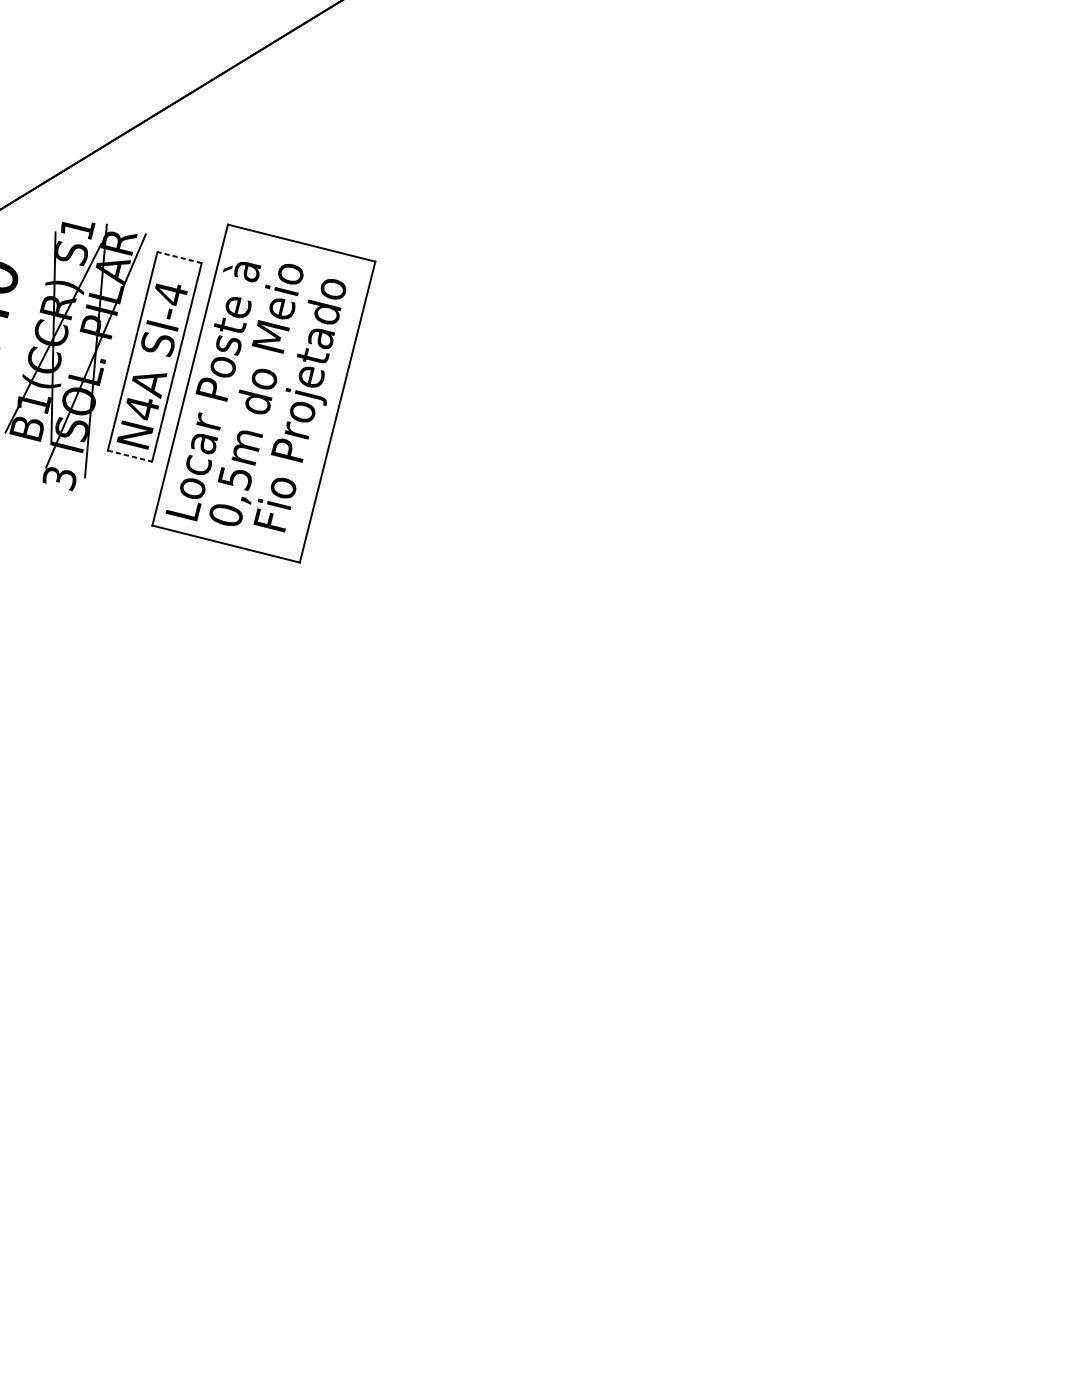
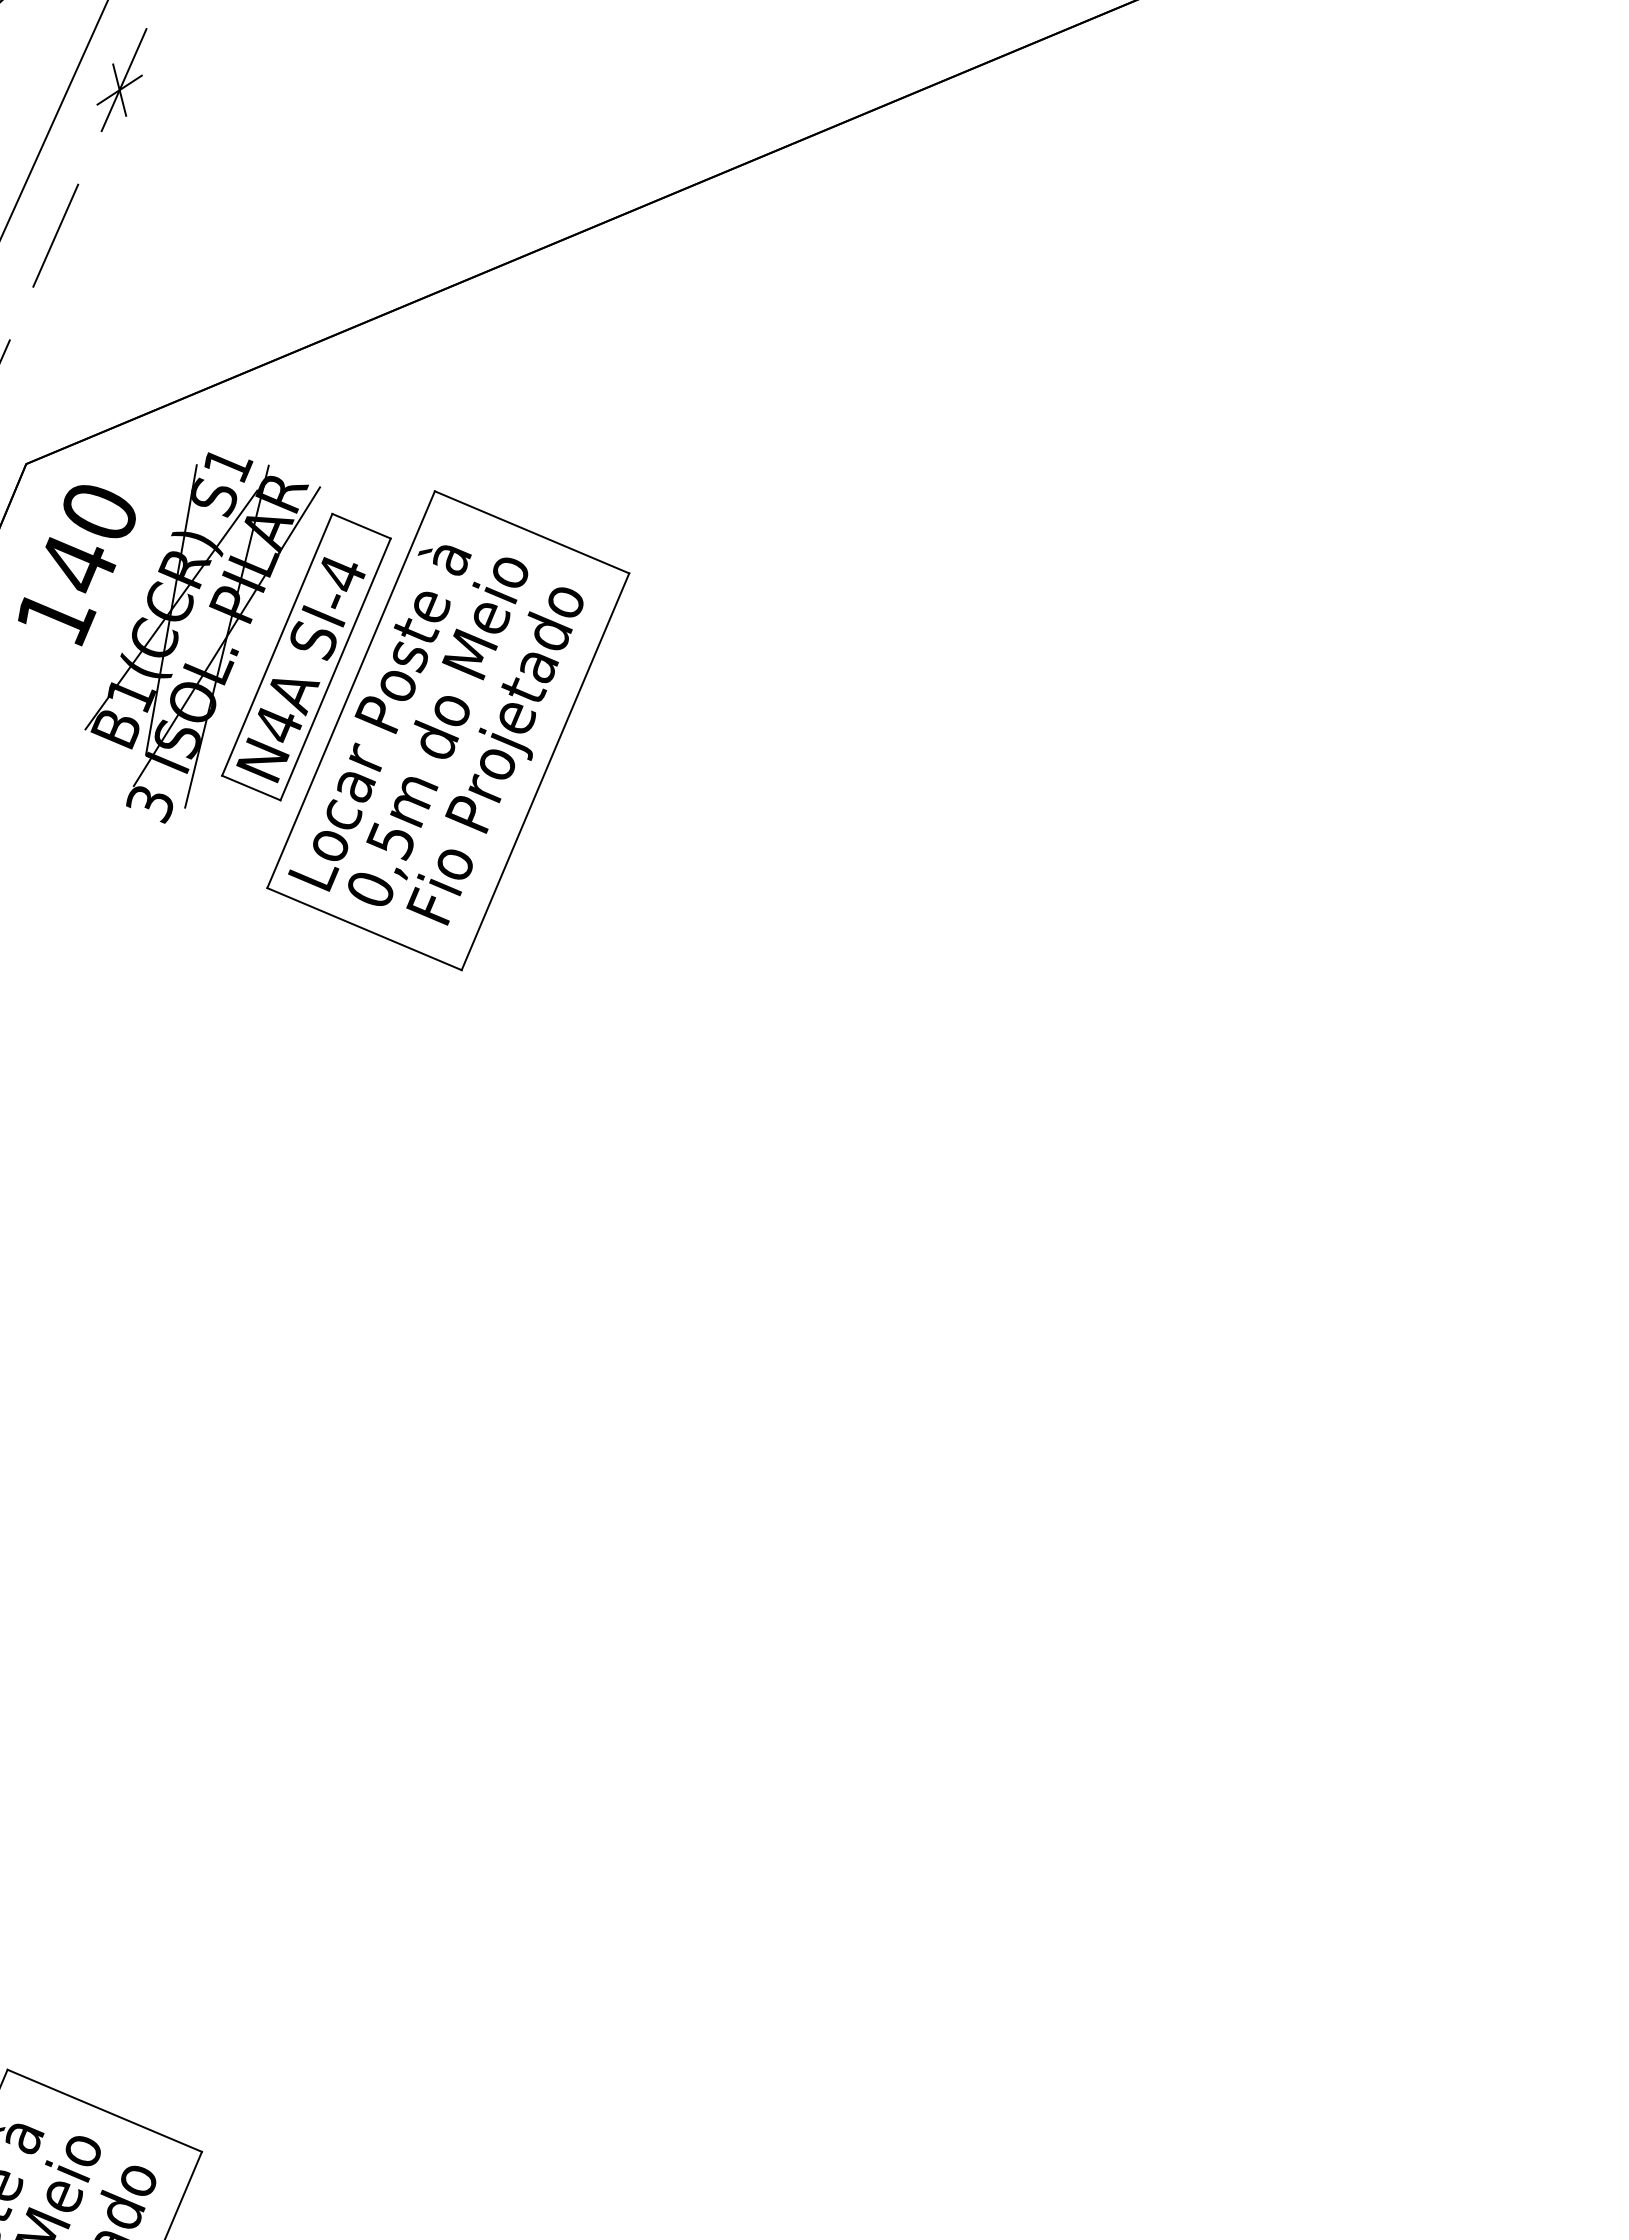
line: (179, 257) -> (361, 526), dashed -> solid
line: (130, 456) -> (251, 788), dashed -> solid

